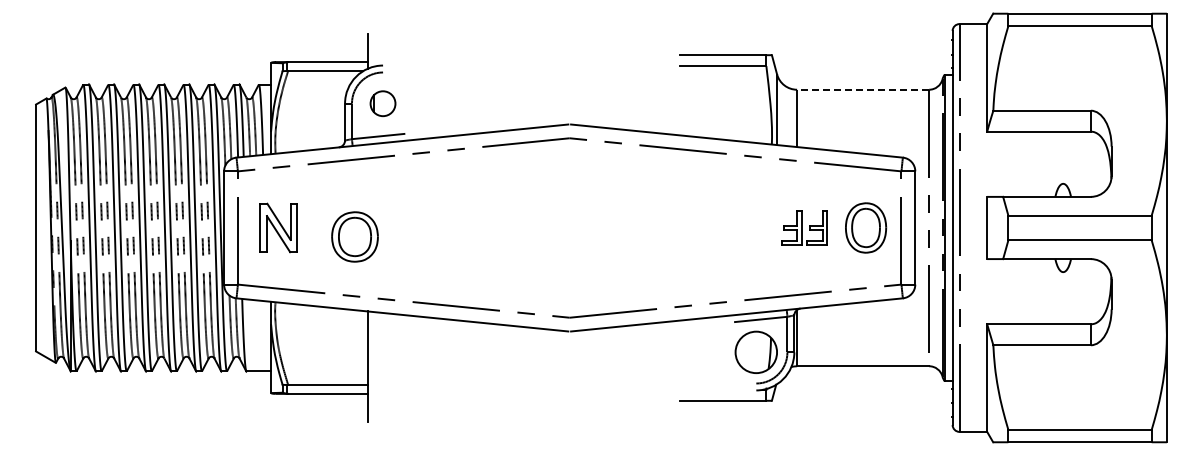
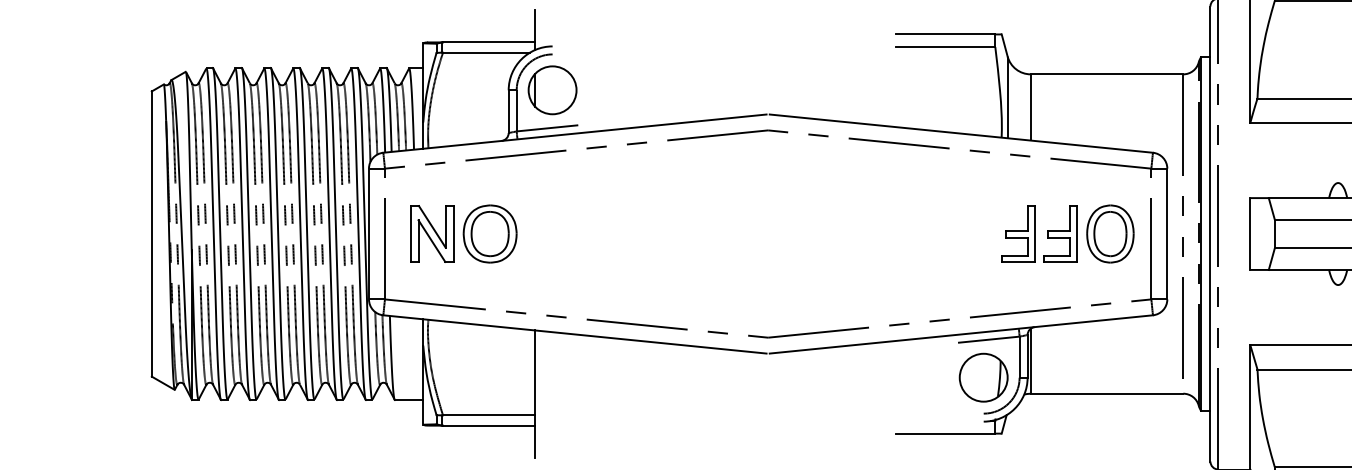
line: (862, 89) -> (1106, 74), dashed -> solid
part: (382, 103) -> (551, 90), size x1.67
part: (804, 227) -> (1039, 233), size x1.43
part: (354, 236) -> (489, 233), moved

